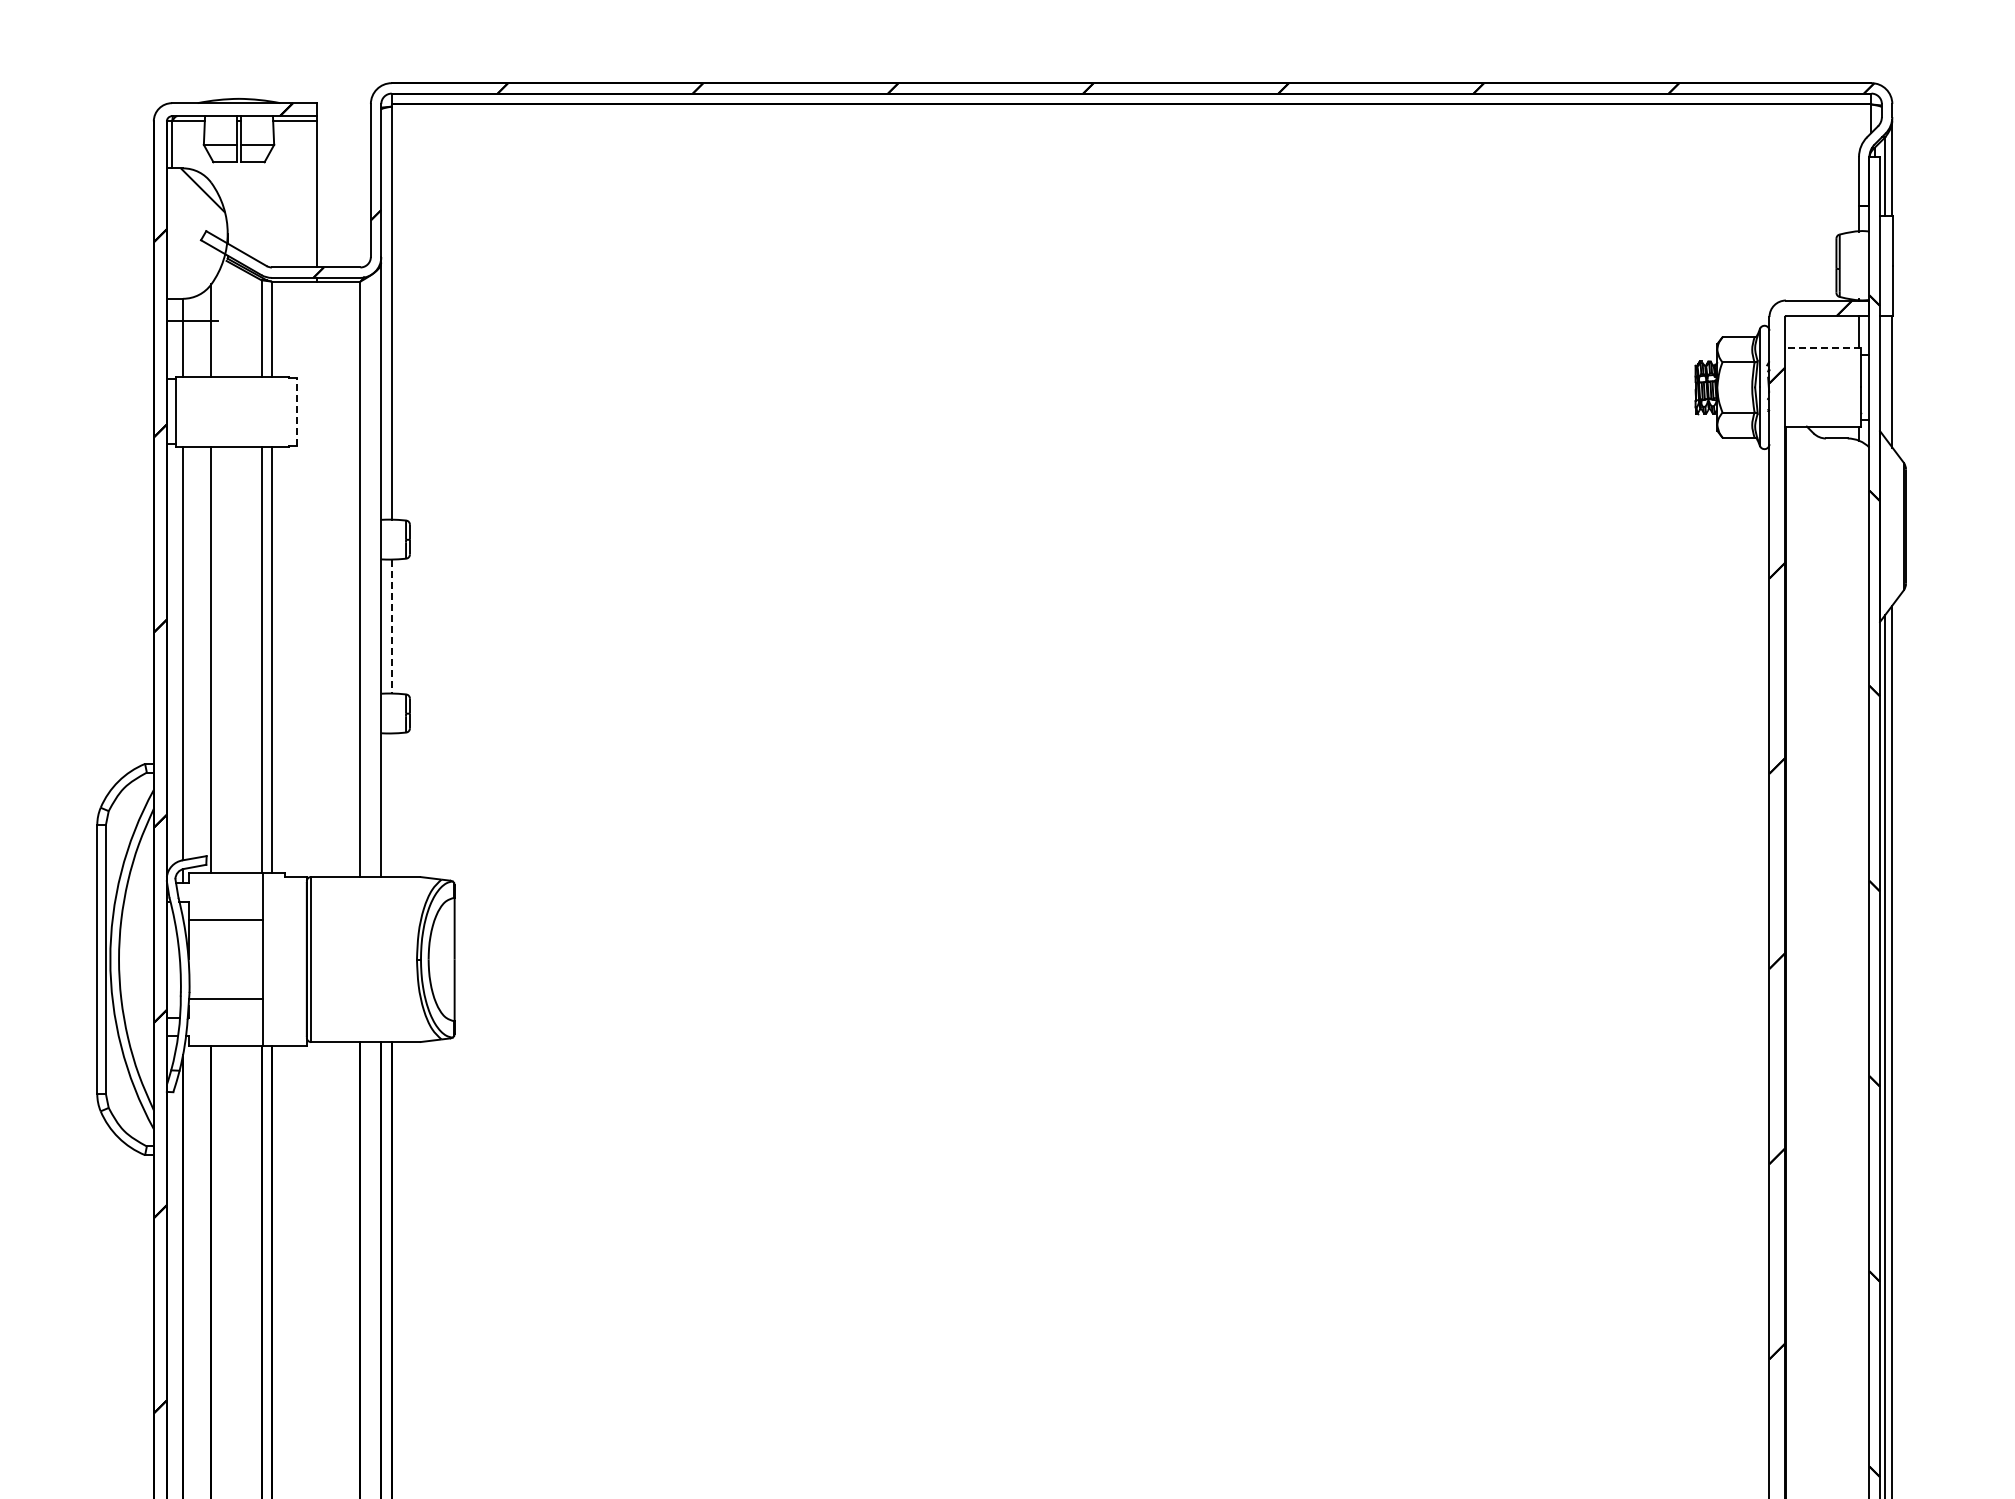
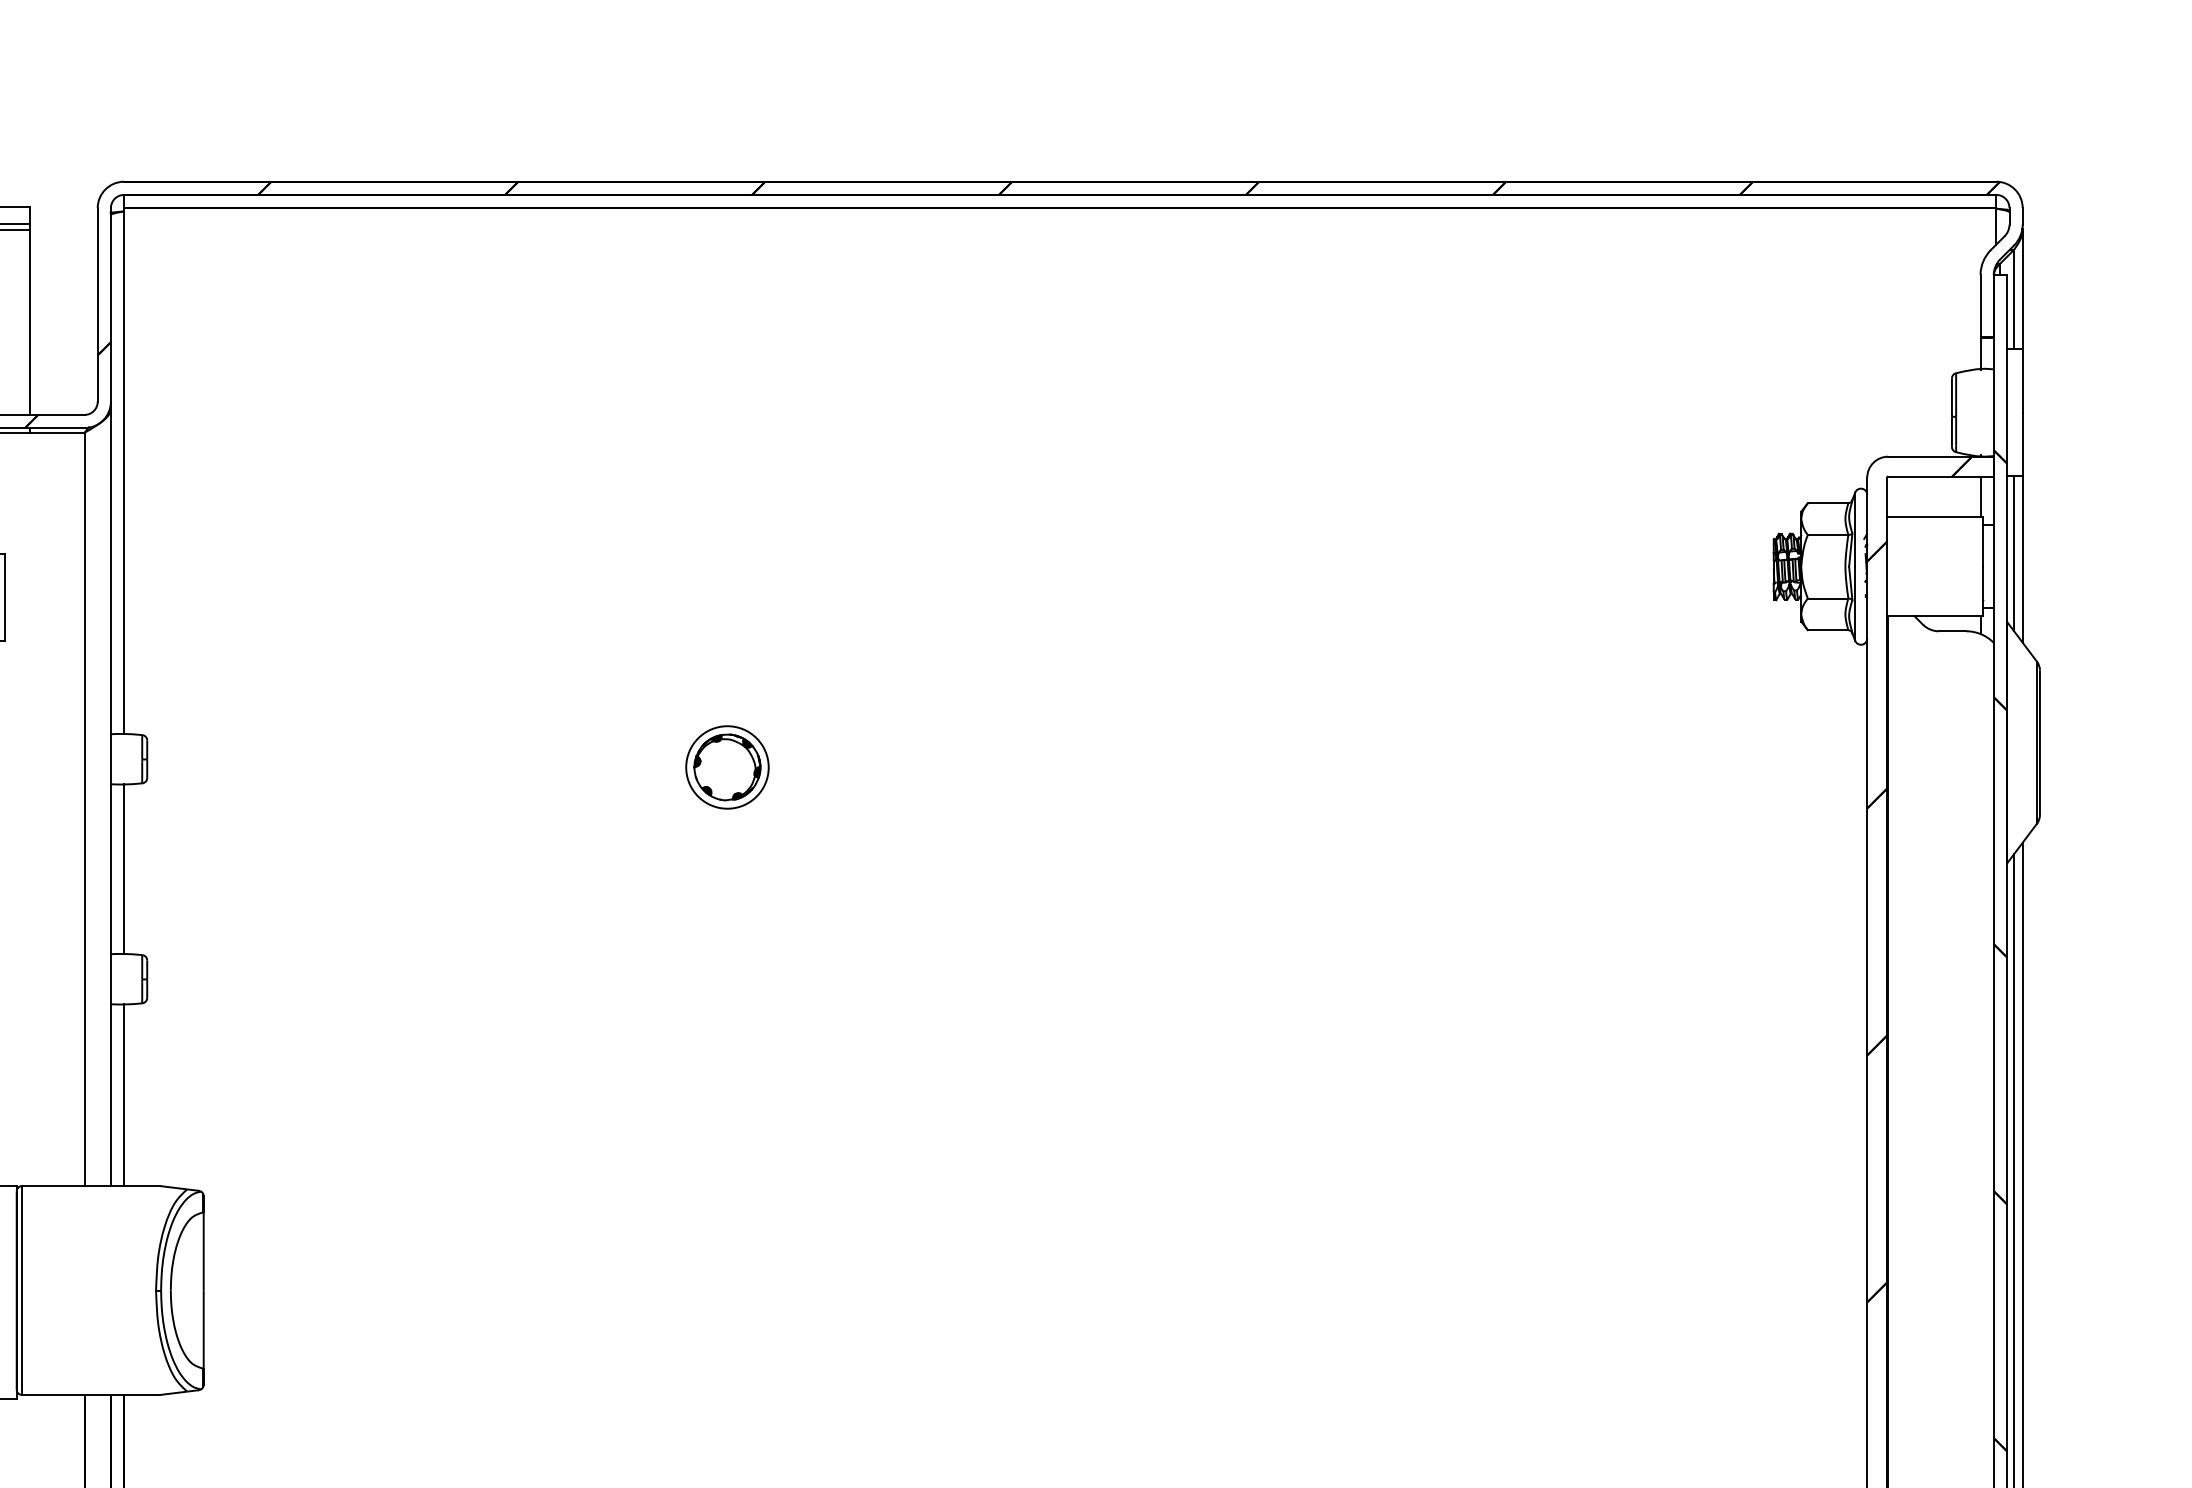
line: (1822, 348) -> (1934, 517), dashed -> solid
line: (1885, 376) -> (2014, 552), added
line: (297, 411) -> (4, 597), dashed -> solid
part: (868, 545) -> (727, 766), added
line: (391, 627) -> (123, 870), dashed -> solid
line: (391, 804) -> (123, 1094), added

